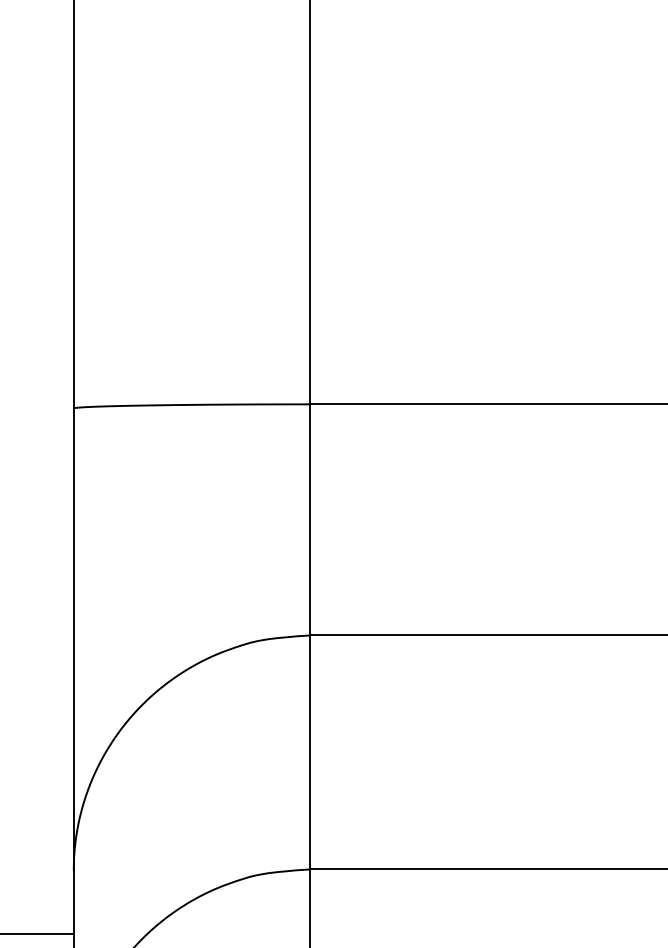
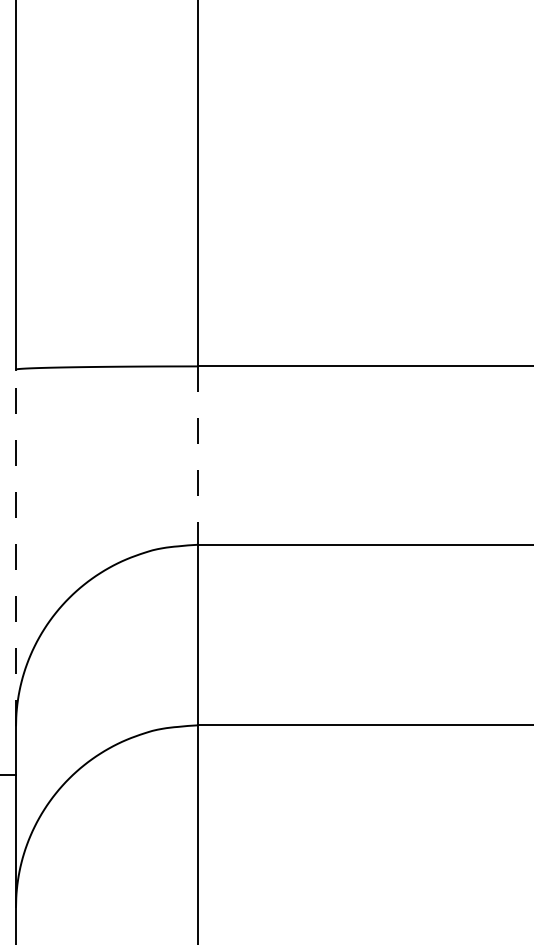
line: (310, 521) -> (198, 456), solid -> dashed
line: (74, 639) -> (16, 547), solid -> dashed

